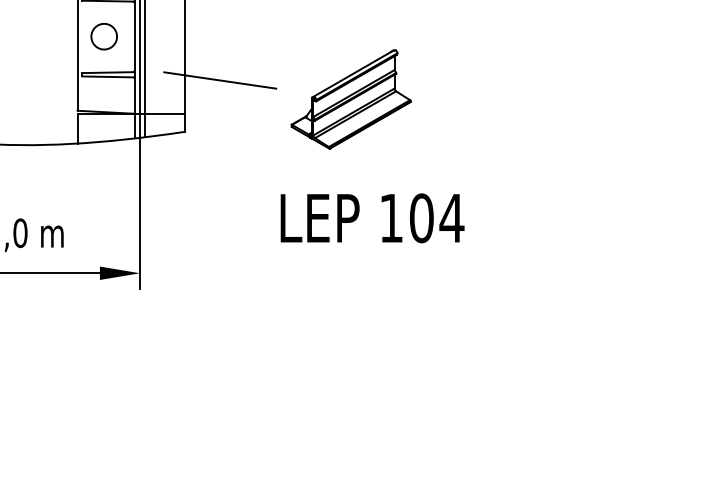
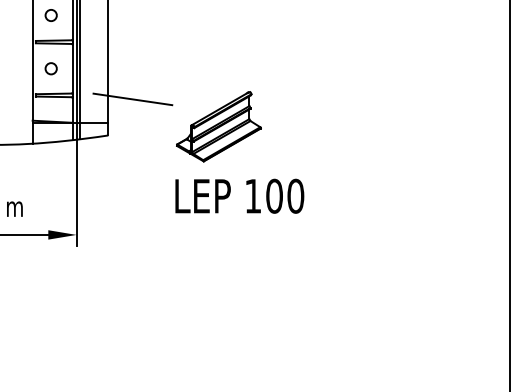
circle: (103, 36) -> (50, 68), size x0.62
part: (350, 99) -> (218, 126), moved
text: (451, 217) -> (295, 195), 104 -> 100

